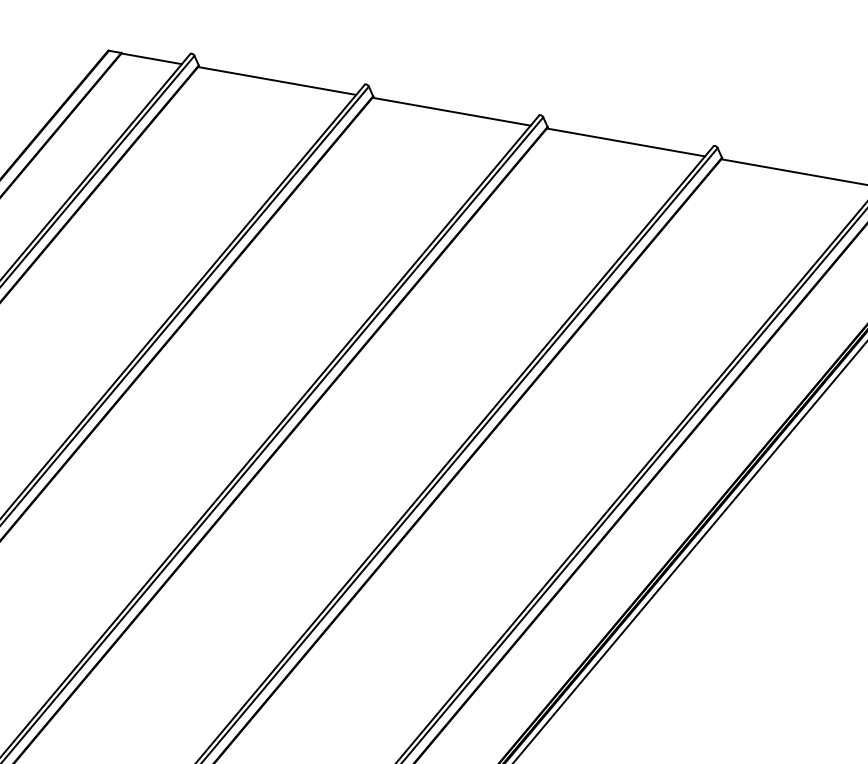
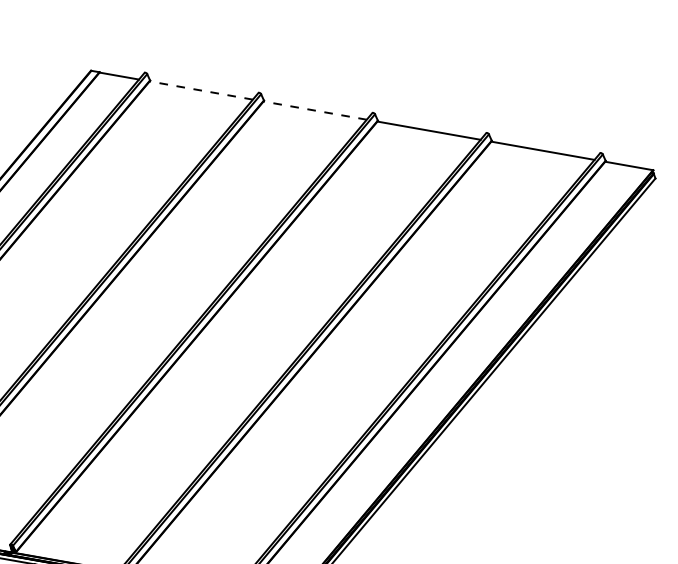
line: (276, 80) -> (200, 90), solid -> dashed
line: (450, 111) -> (314, 110), solid -> dashed

